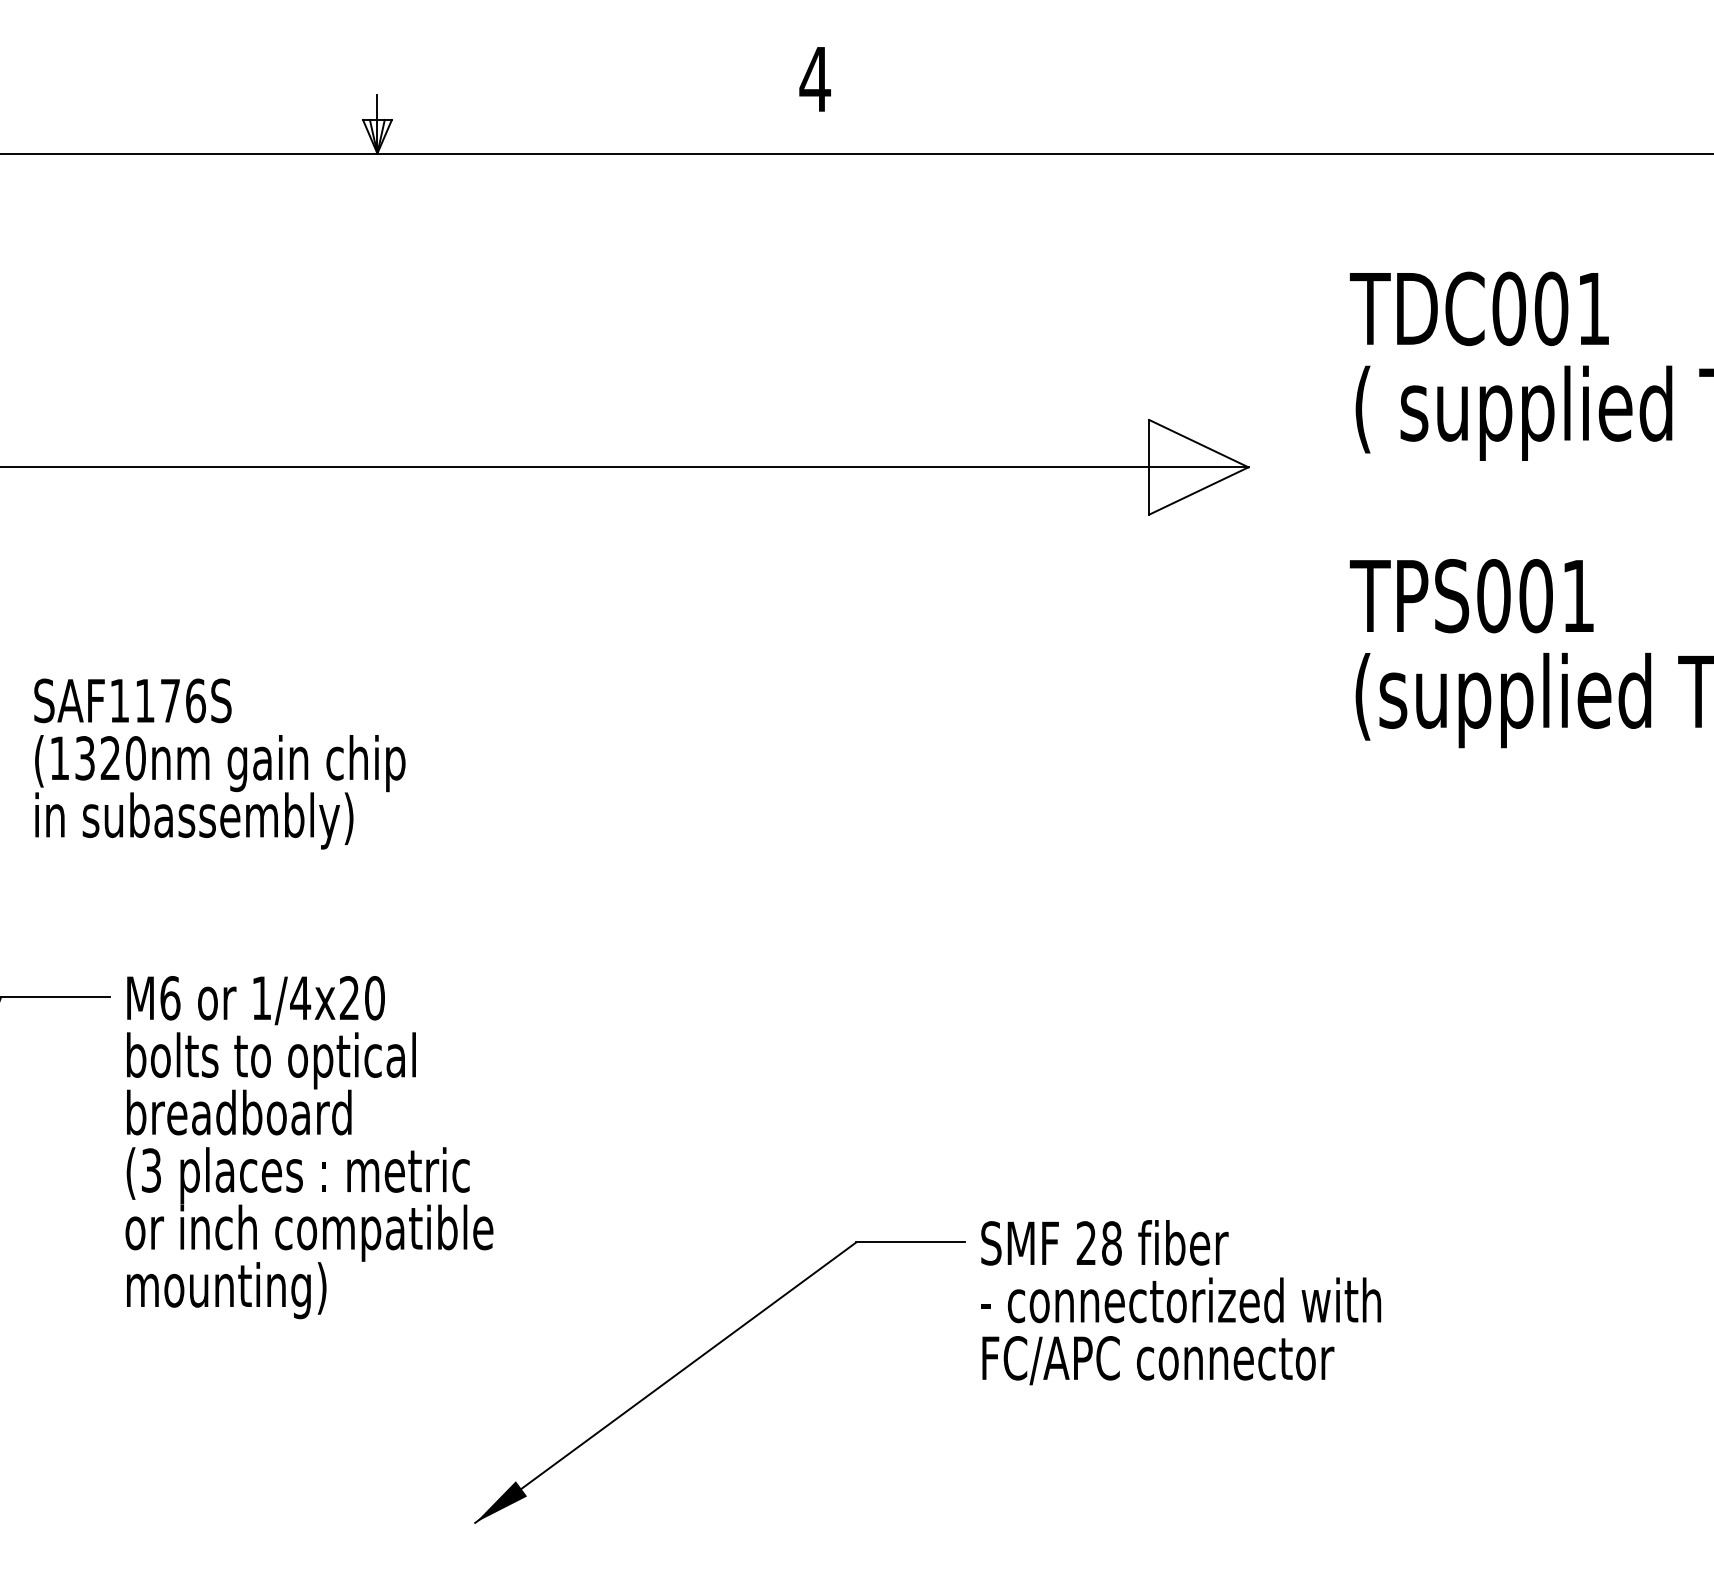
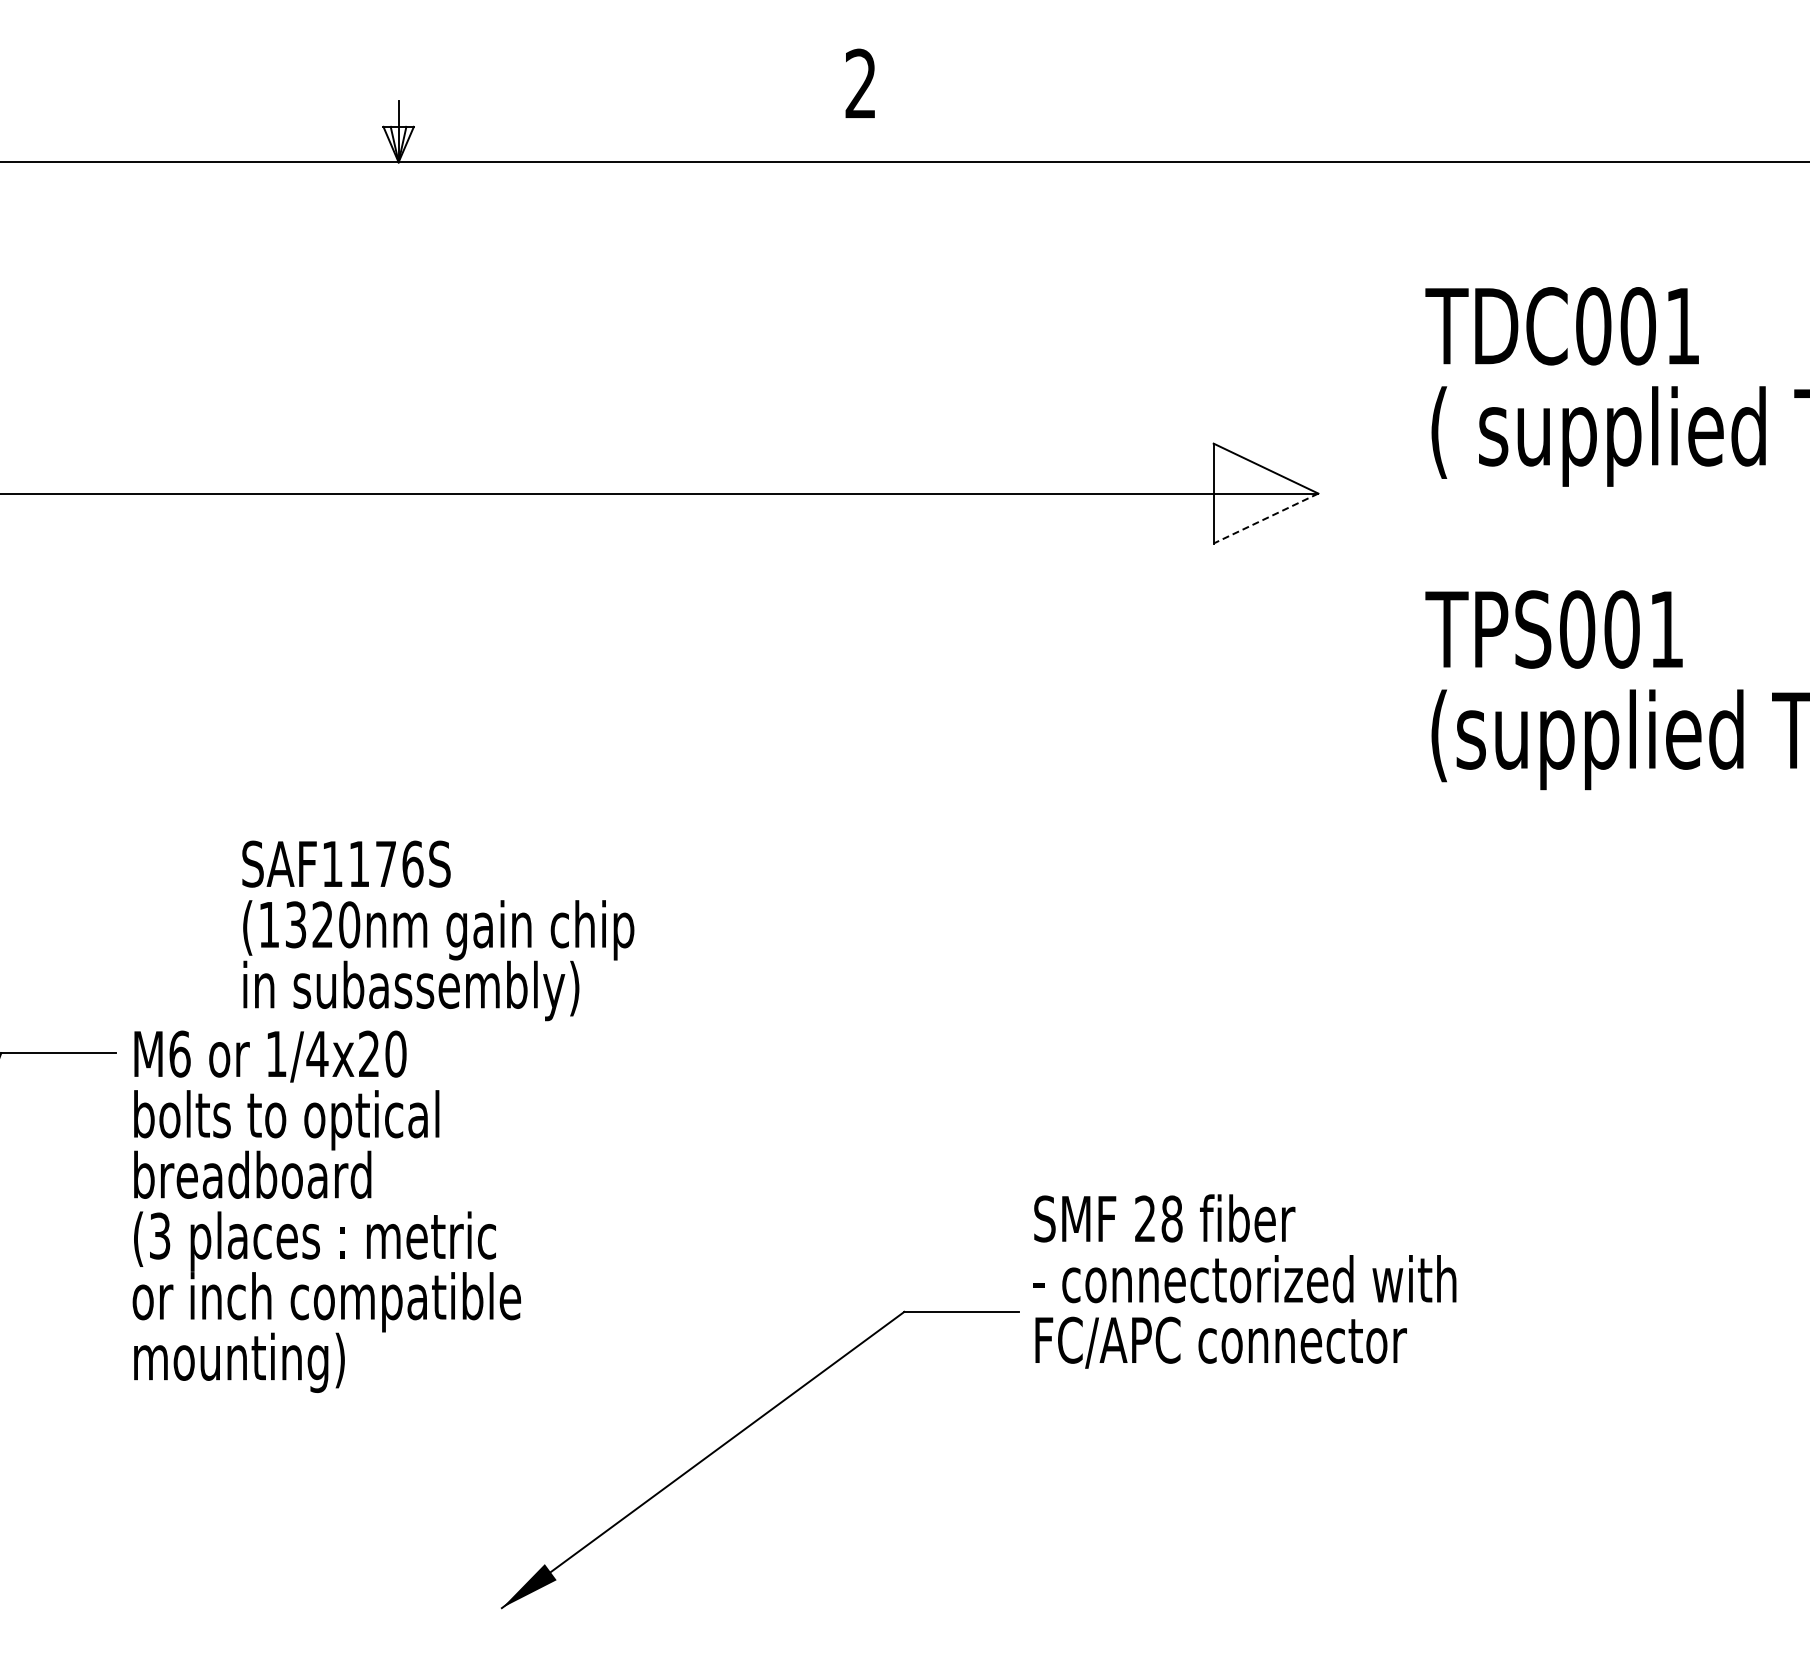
text: (814, 78) -> (860, 83), 4 -> 2
line: (1198, 490) -> (1265, 518), solid -> dashed
text: (220, 763) -> (438, 930), moved
text: (1180, 1302) -> (1244, 1281), moved

